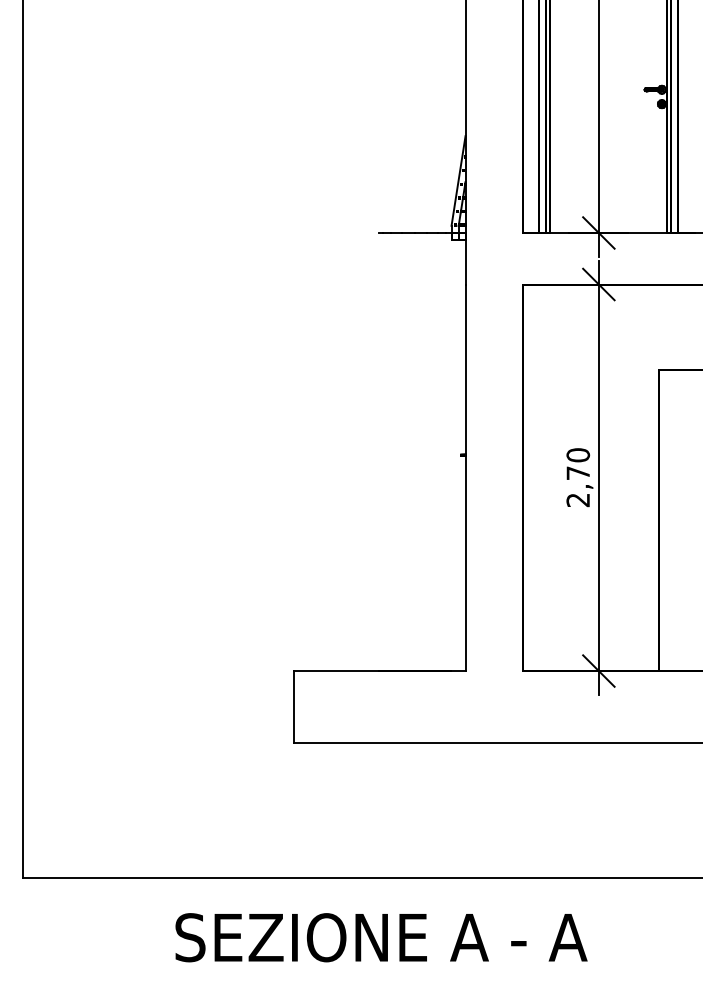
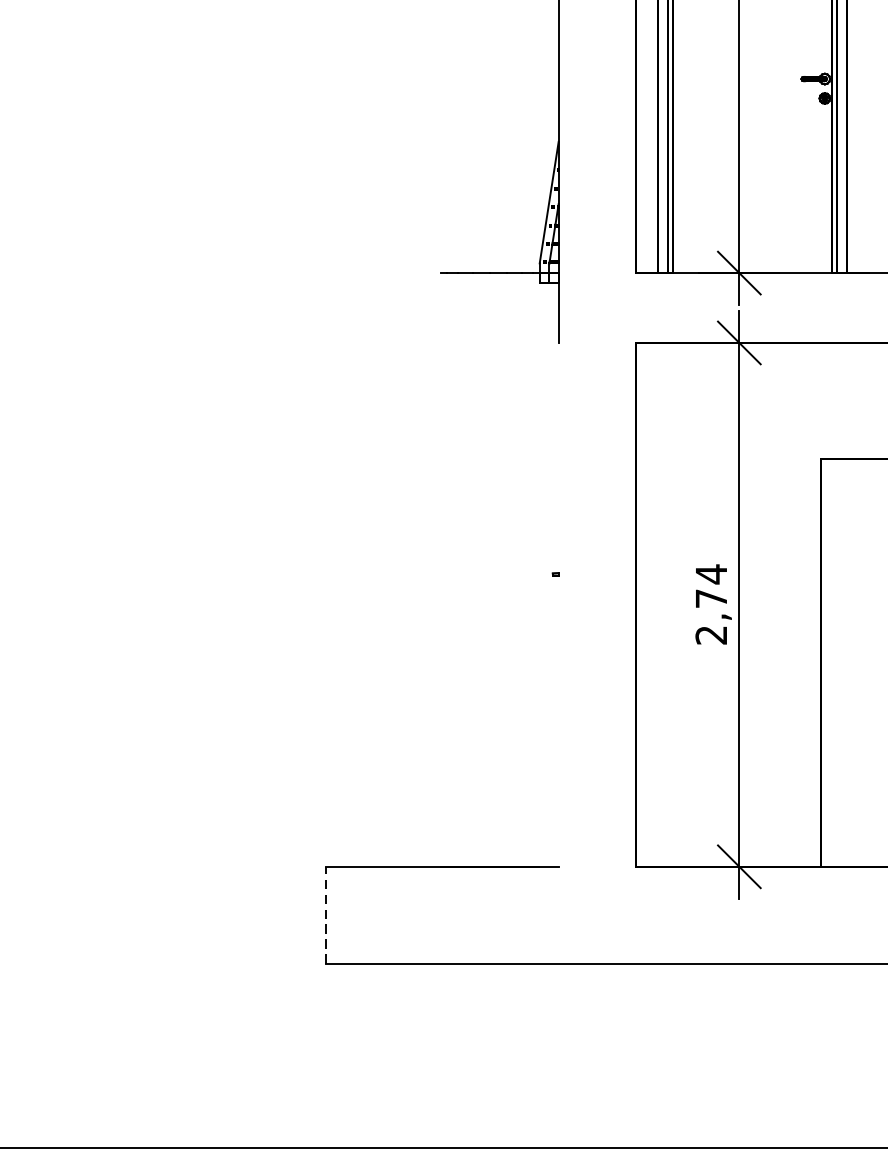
text: (578, 454) -> (711, 573), 2,70 -> 2,74
line: (465, 477) -> (558, 604), removed
line: (293, 706) -> (325, 914), solid -> dashed

